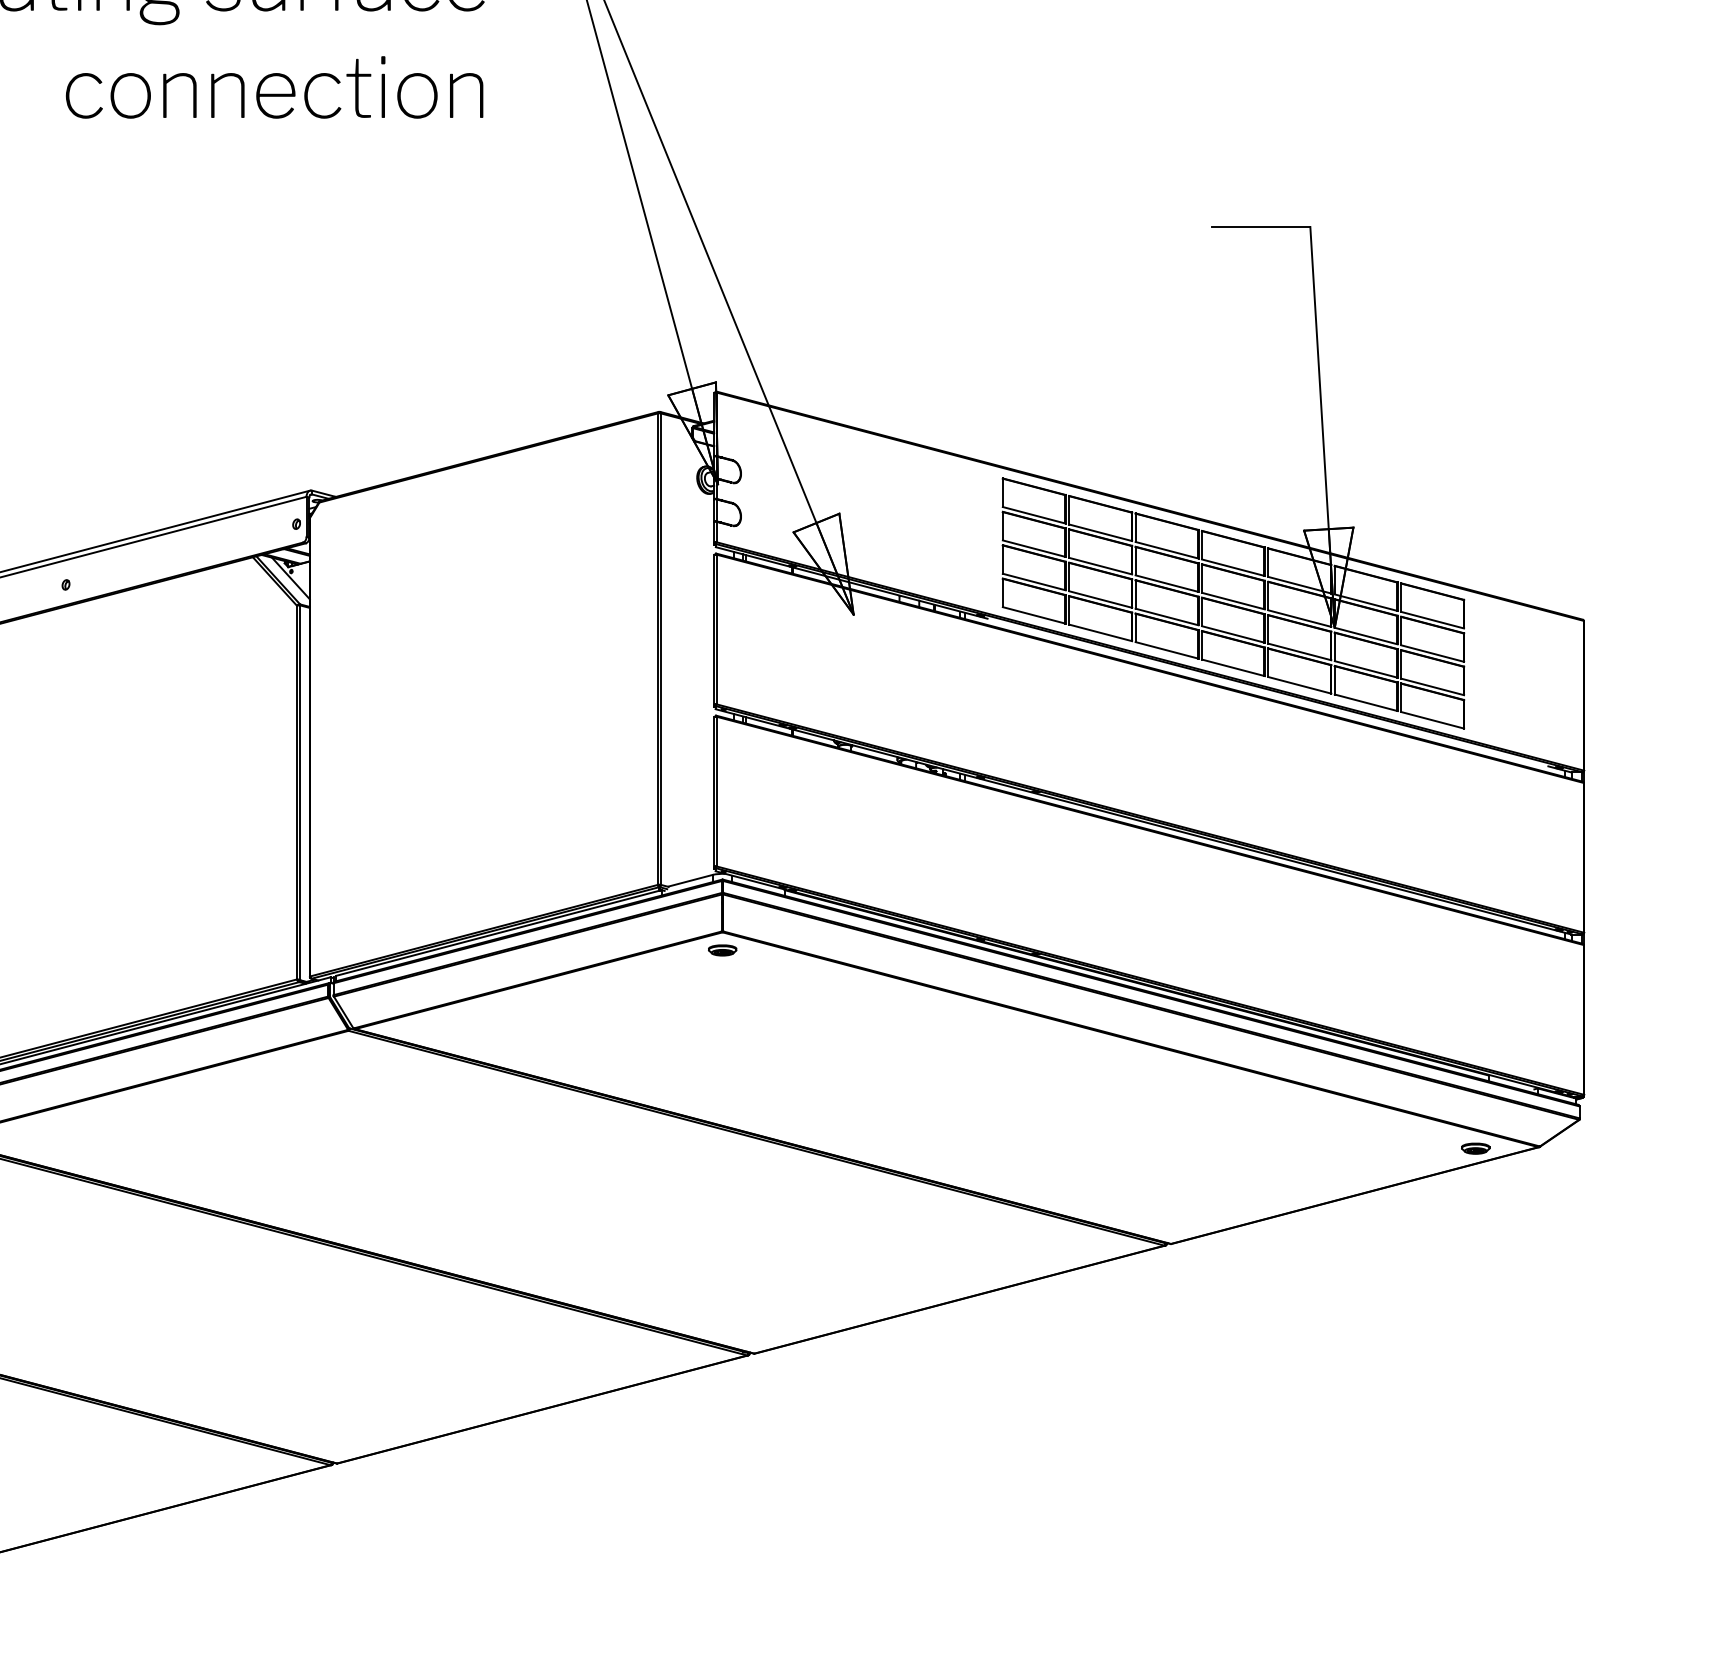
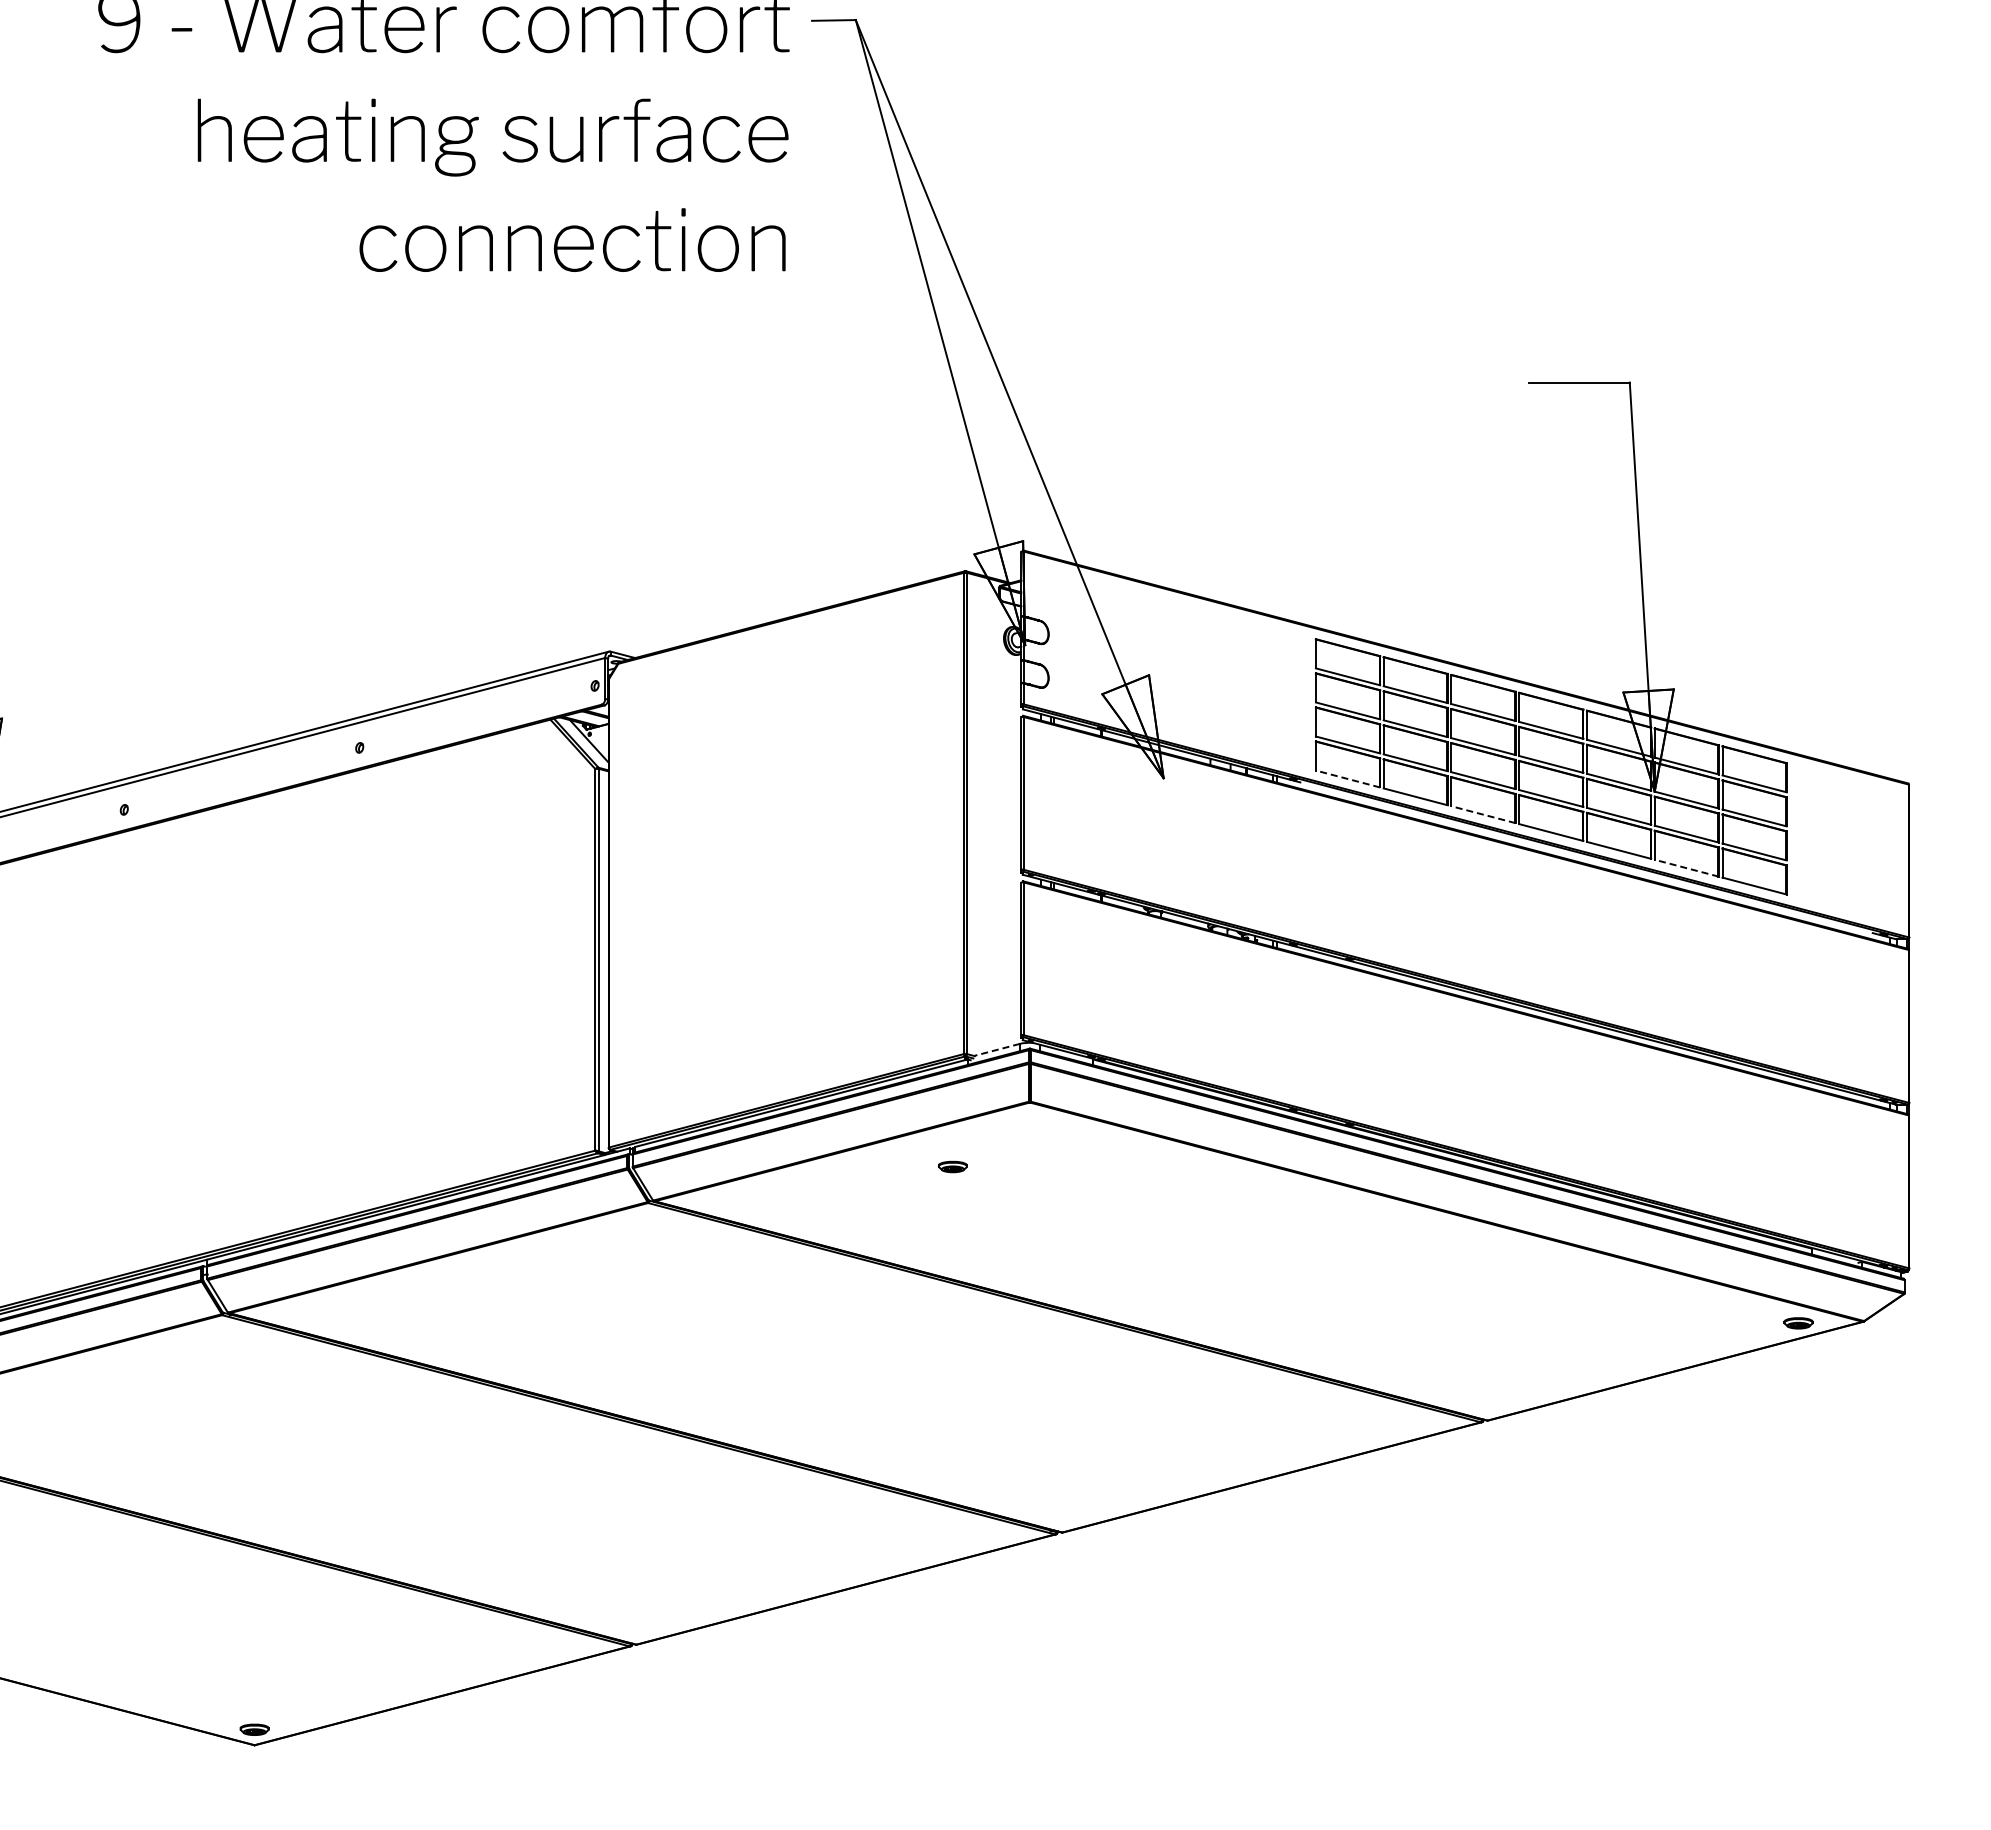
line: (1033, 614) -> (1347, 778), solid -> dashed
line: (1167, 650) -> (1483, 814), solid -> dashed
line: (1365, 703) -> (1686, 868), solid -> dashed
line: (689, 880) -> (996, 1049), solid -> dashed
part: (722, 949) -> (952, 1166), moved

